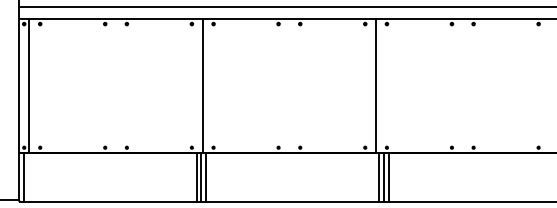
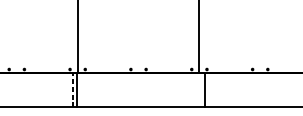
line: (196, 177) -> (73, 90), solid -> dashed
line: (206, 177) -> (80, 90), removed
line: (379, 177) -> (201, 90), removed
line: (388, 177) -> (208, 90), removed

